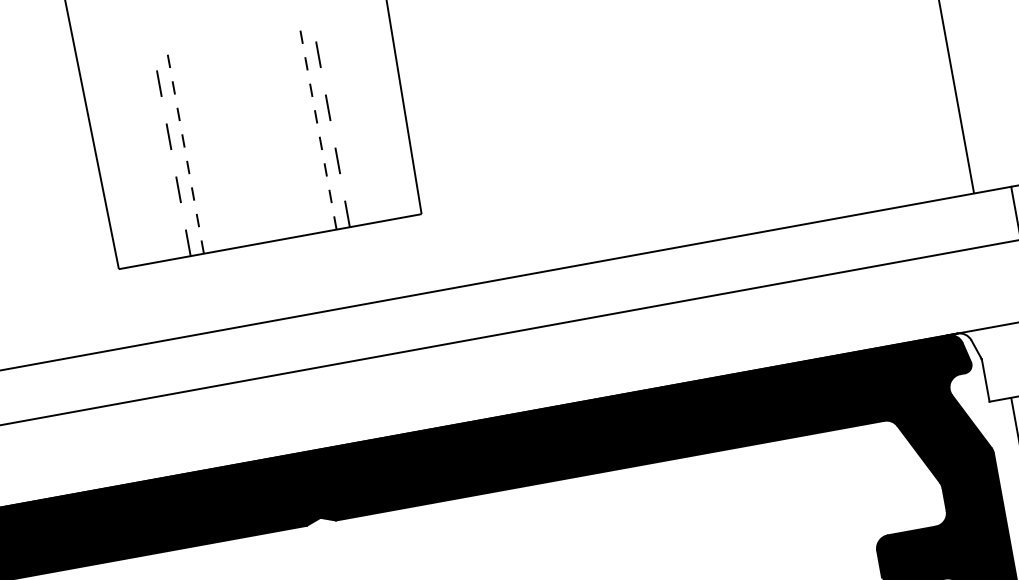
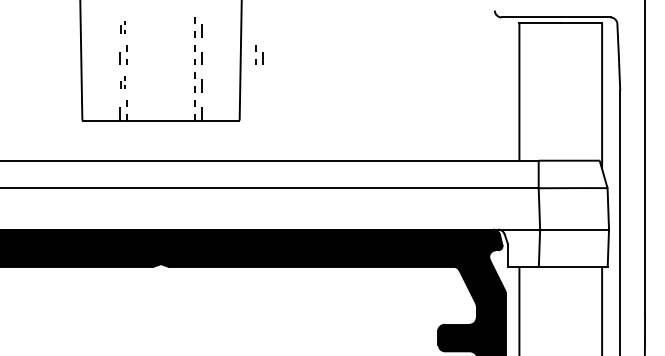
part: (165, 75) -> (123, 27), size x0.6
part: (436, 80) -> (259, 54), added
part: (184, 181) -> (123, 82), size x0.6

